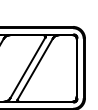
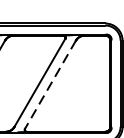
line: (34, 69) -> (49, 85), solid -> dashed

